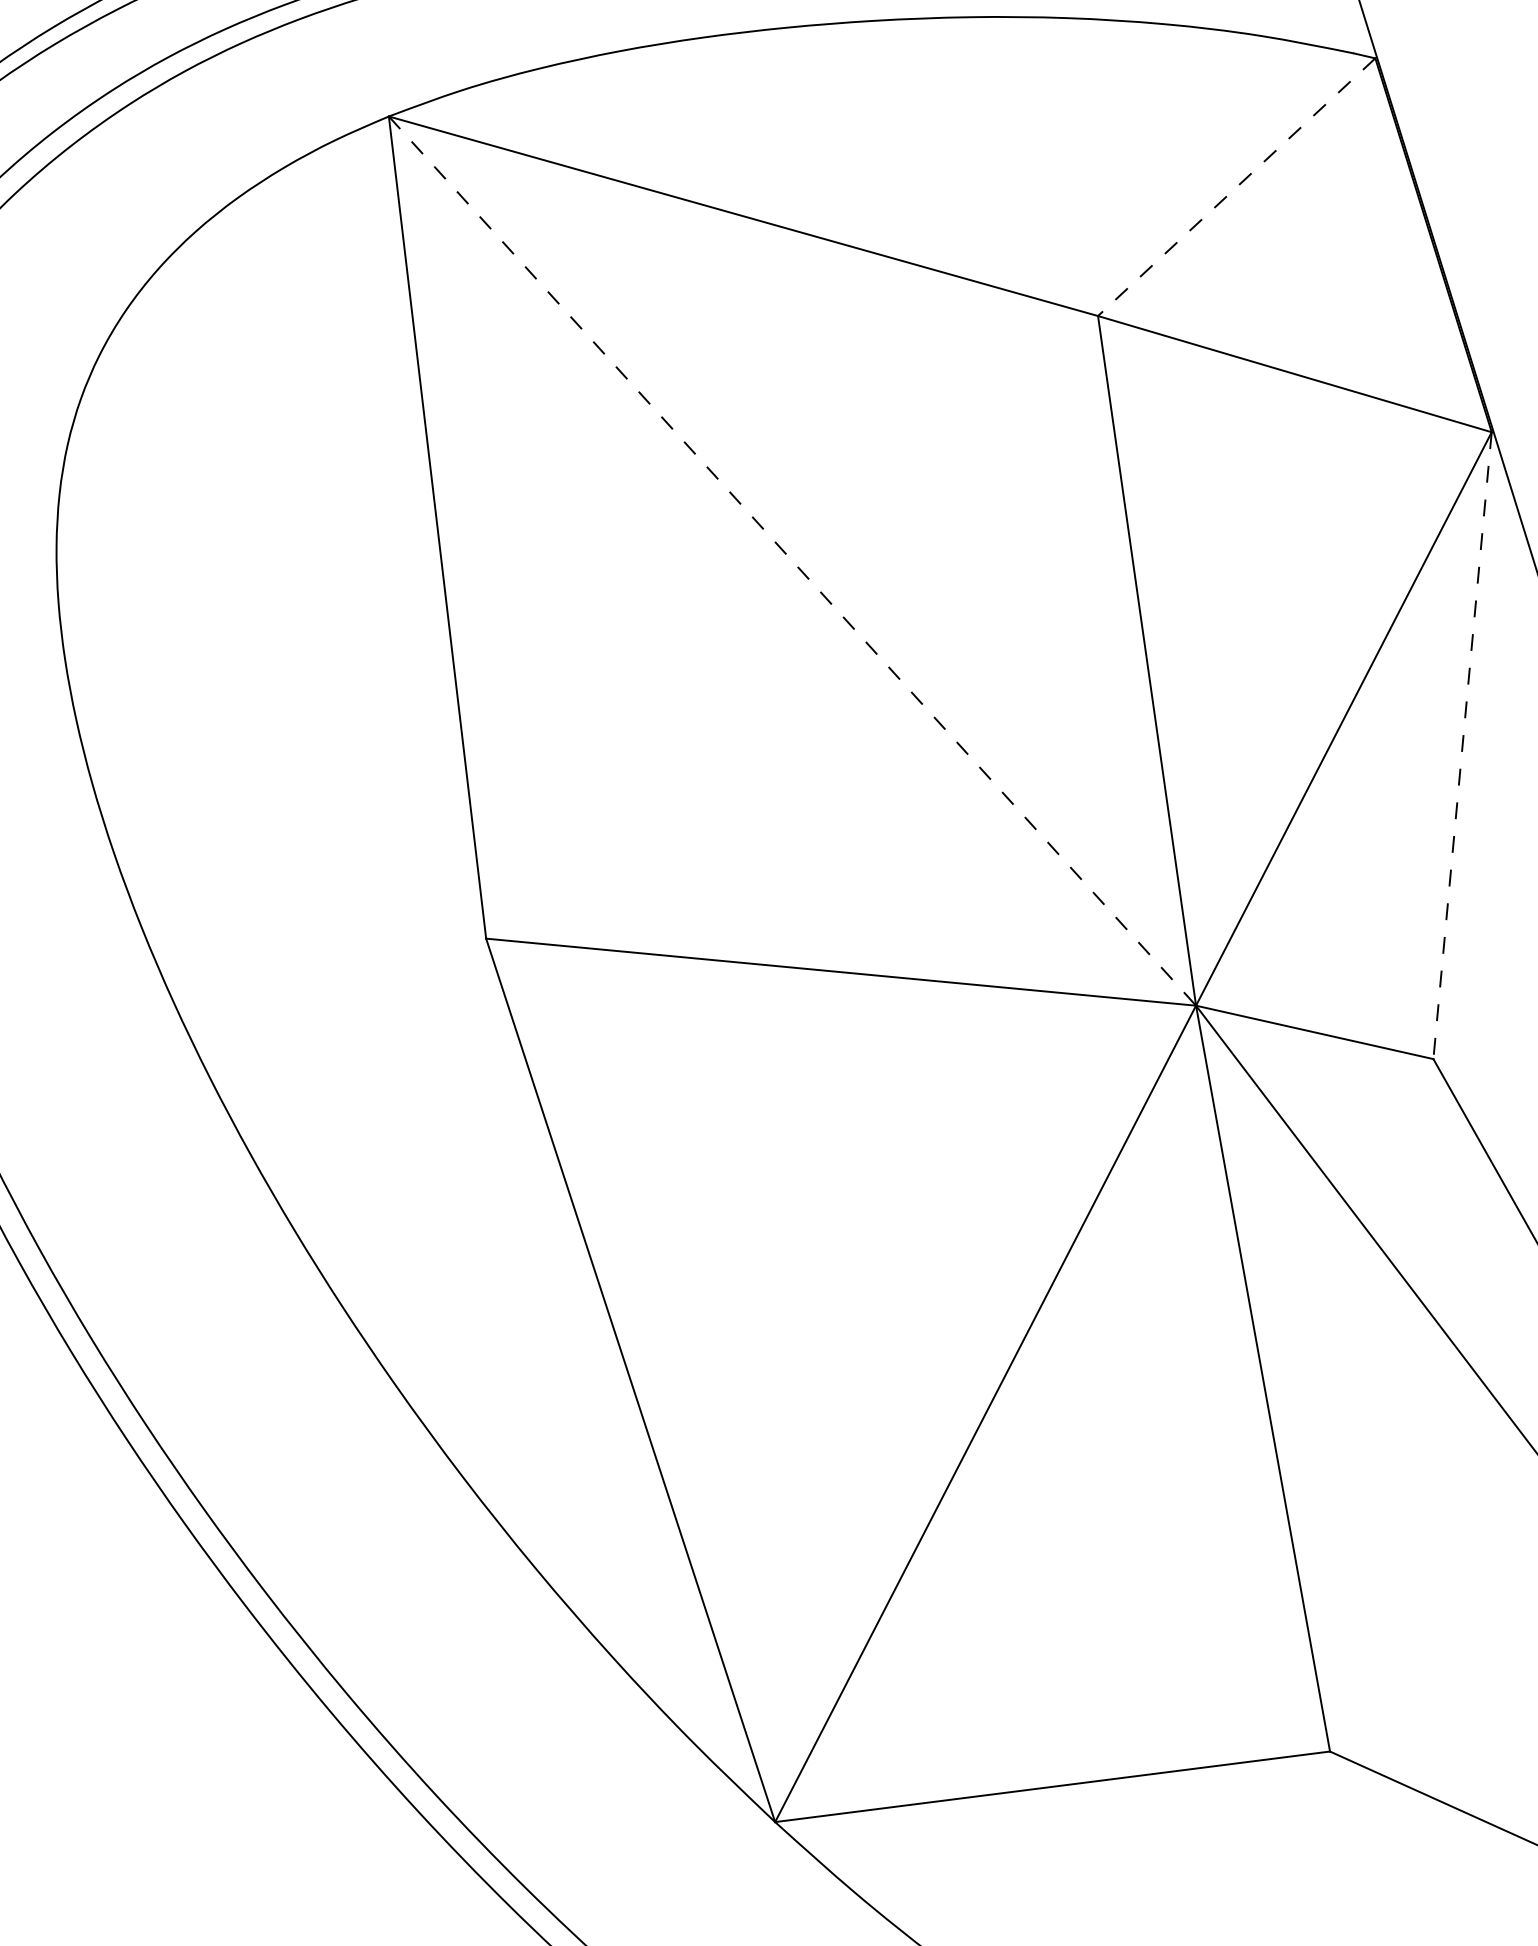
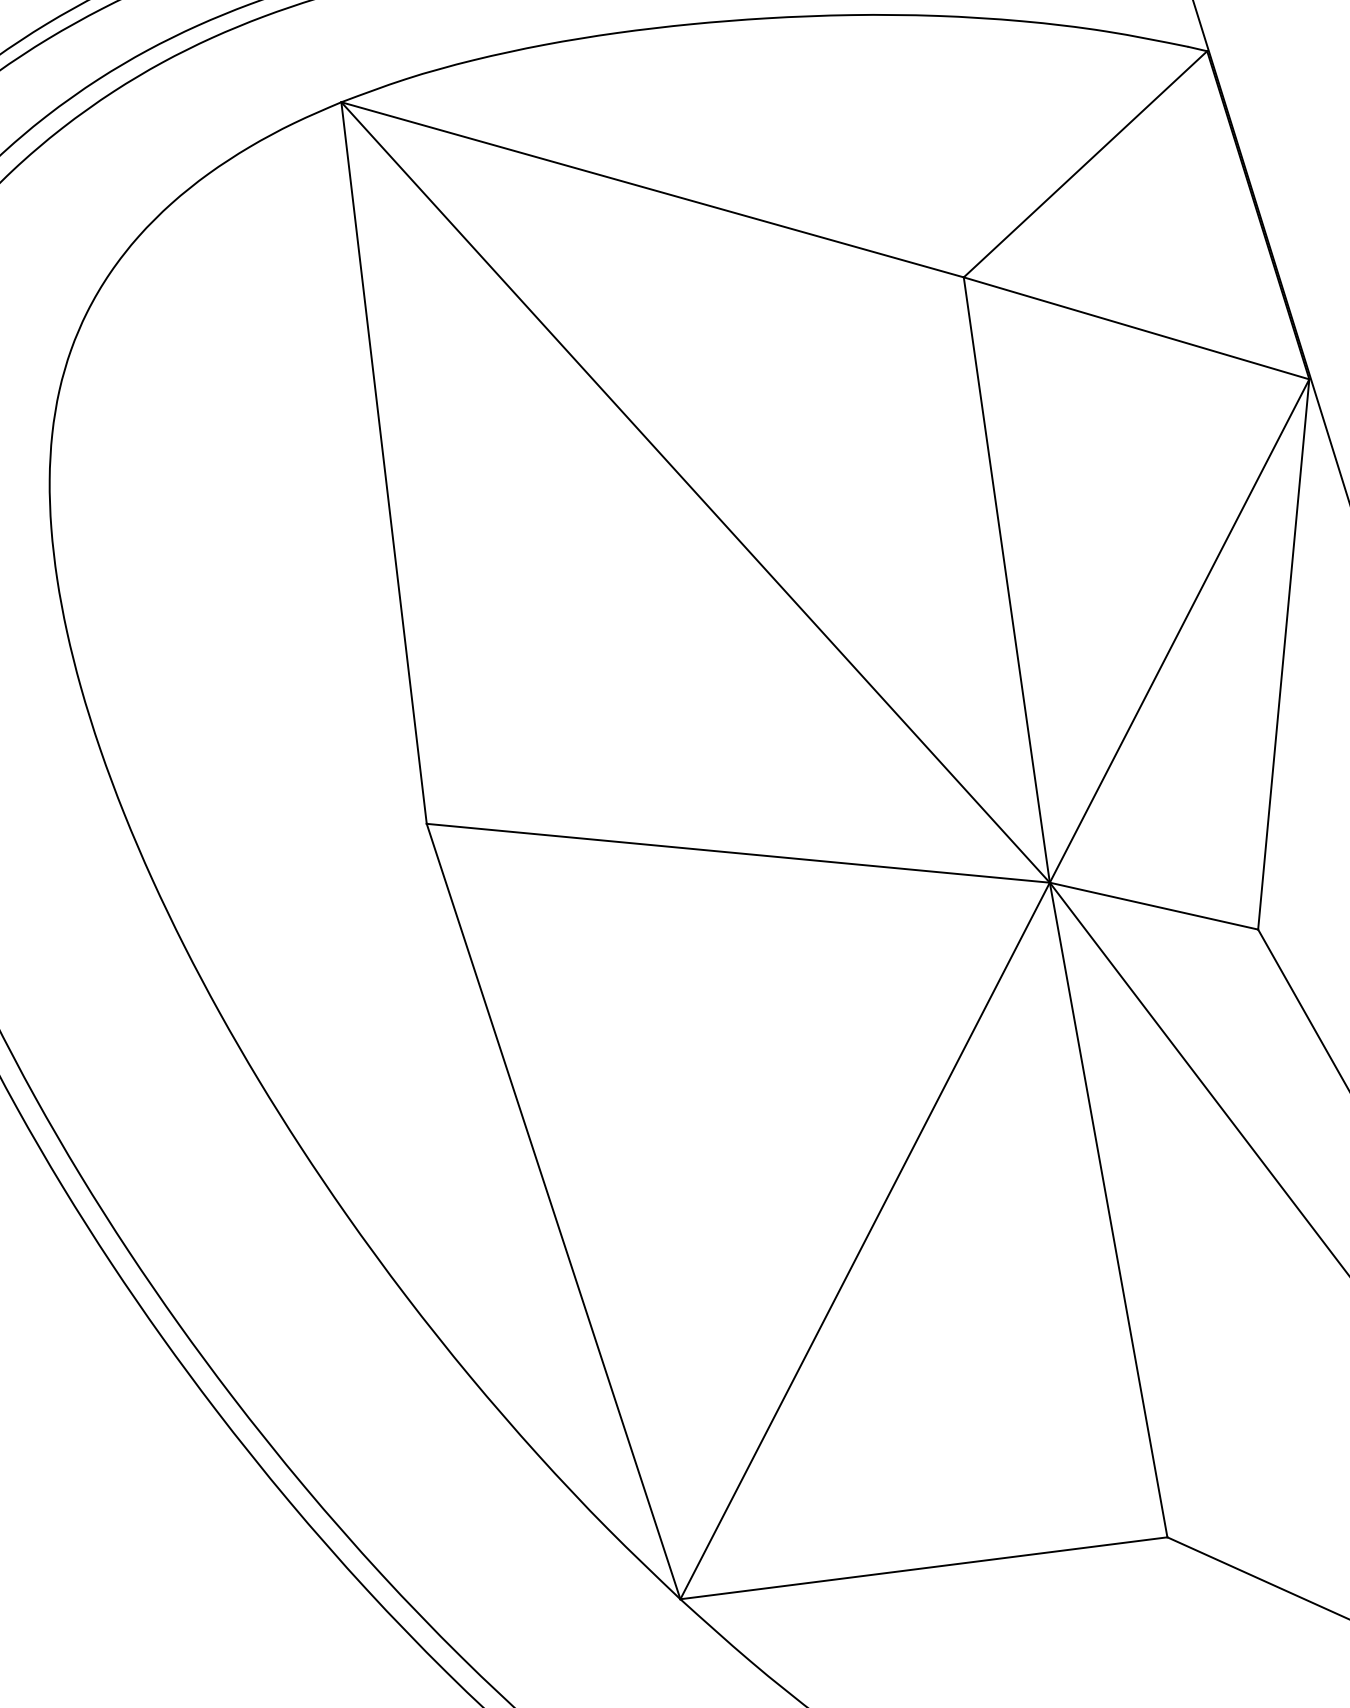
line: (1236, 187) -> (1085, 164), dashed -> solid
line: (792, 561) -> (695, 492), dashed -> solid
line: (1462, 745) -> (1283, 654), dashed -> solid

